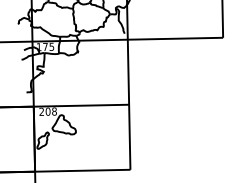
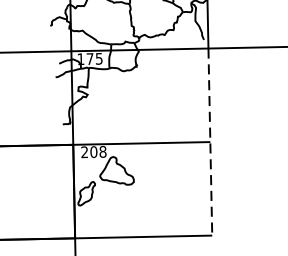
line: (129, 105) -> (210, 143), solid -> dashed

